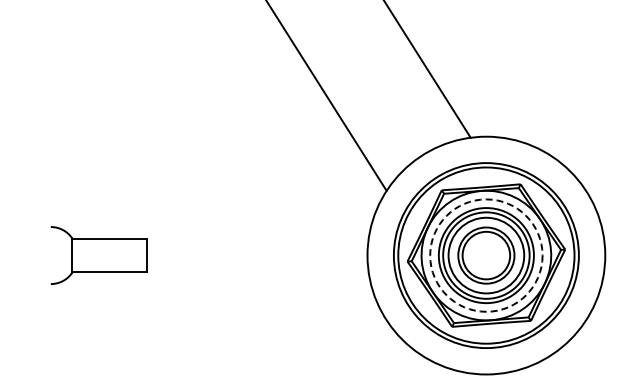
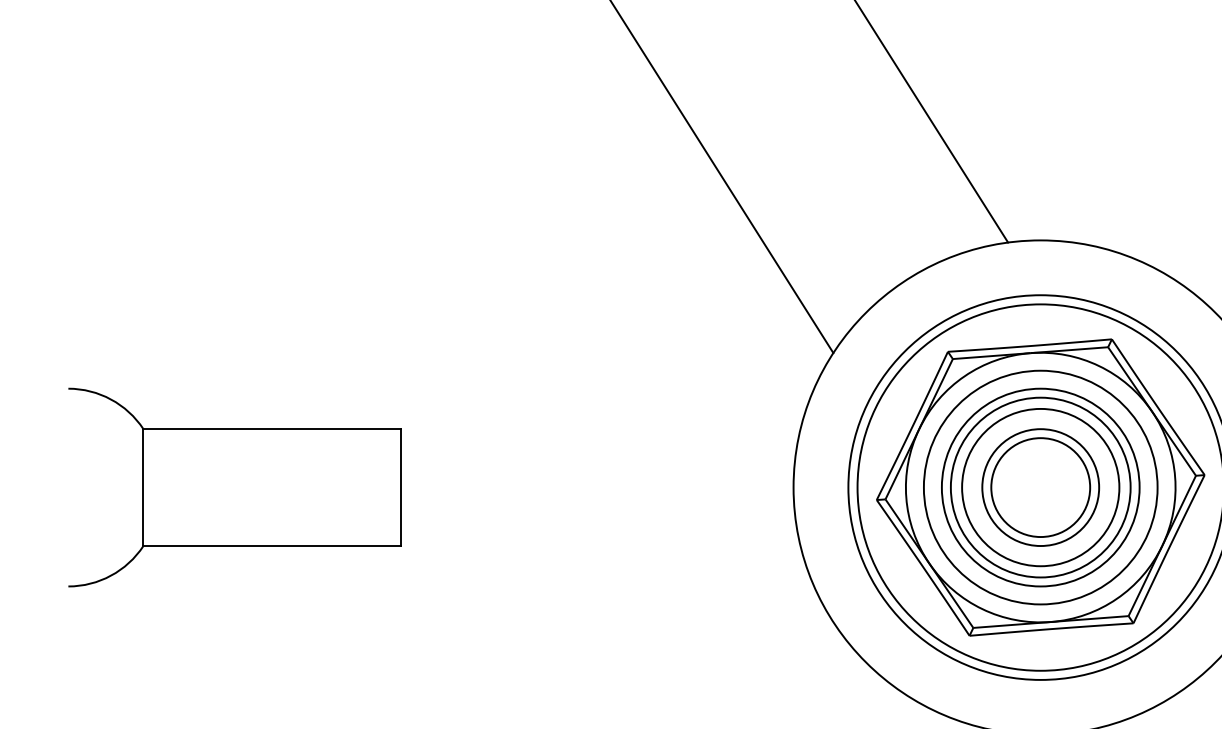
part: (98, 255) -> (234, 487), size x1.67
circle: (486, 255) -> (1040, 487), dashed -> solid

